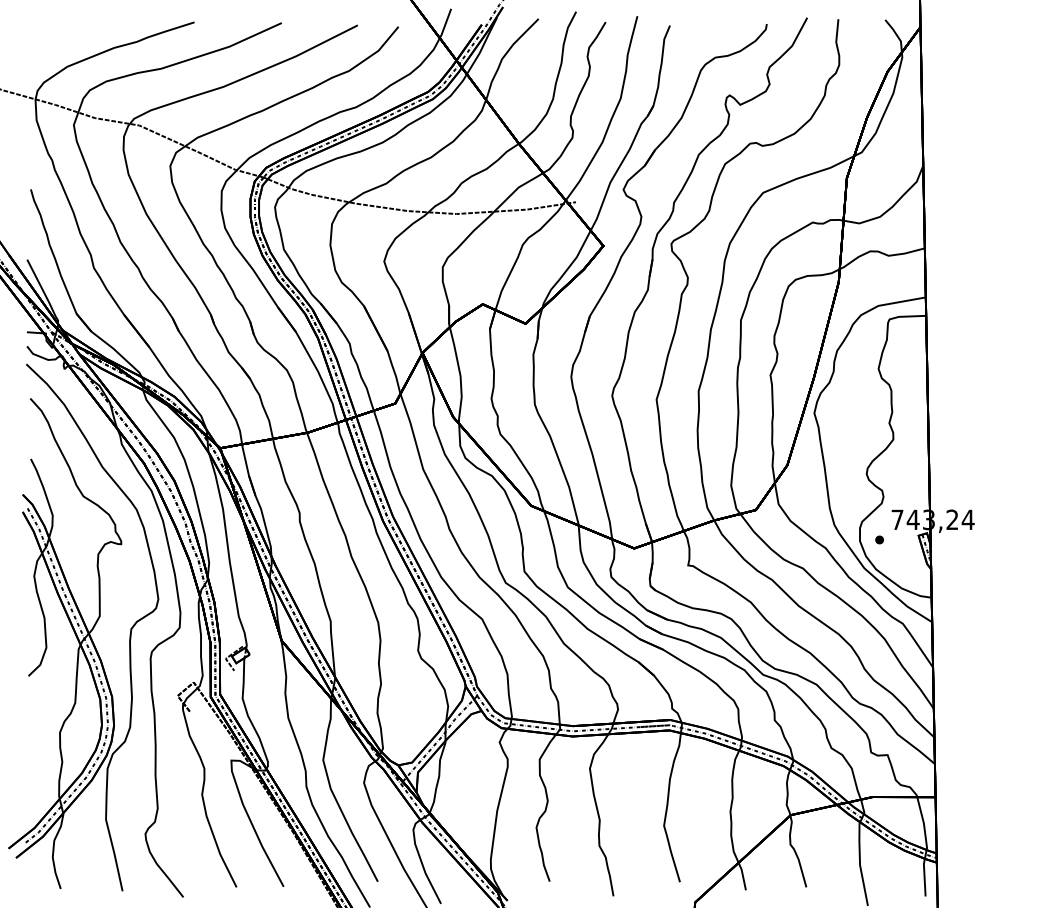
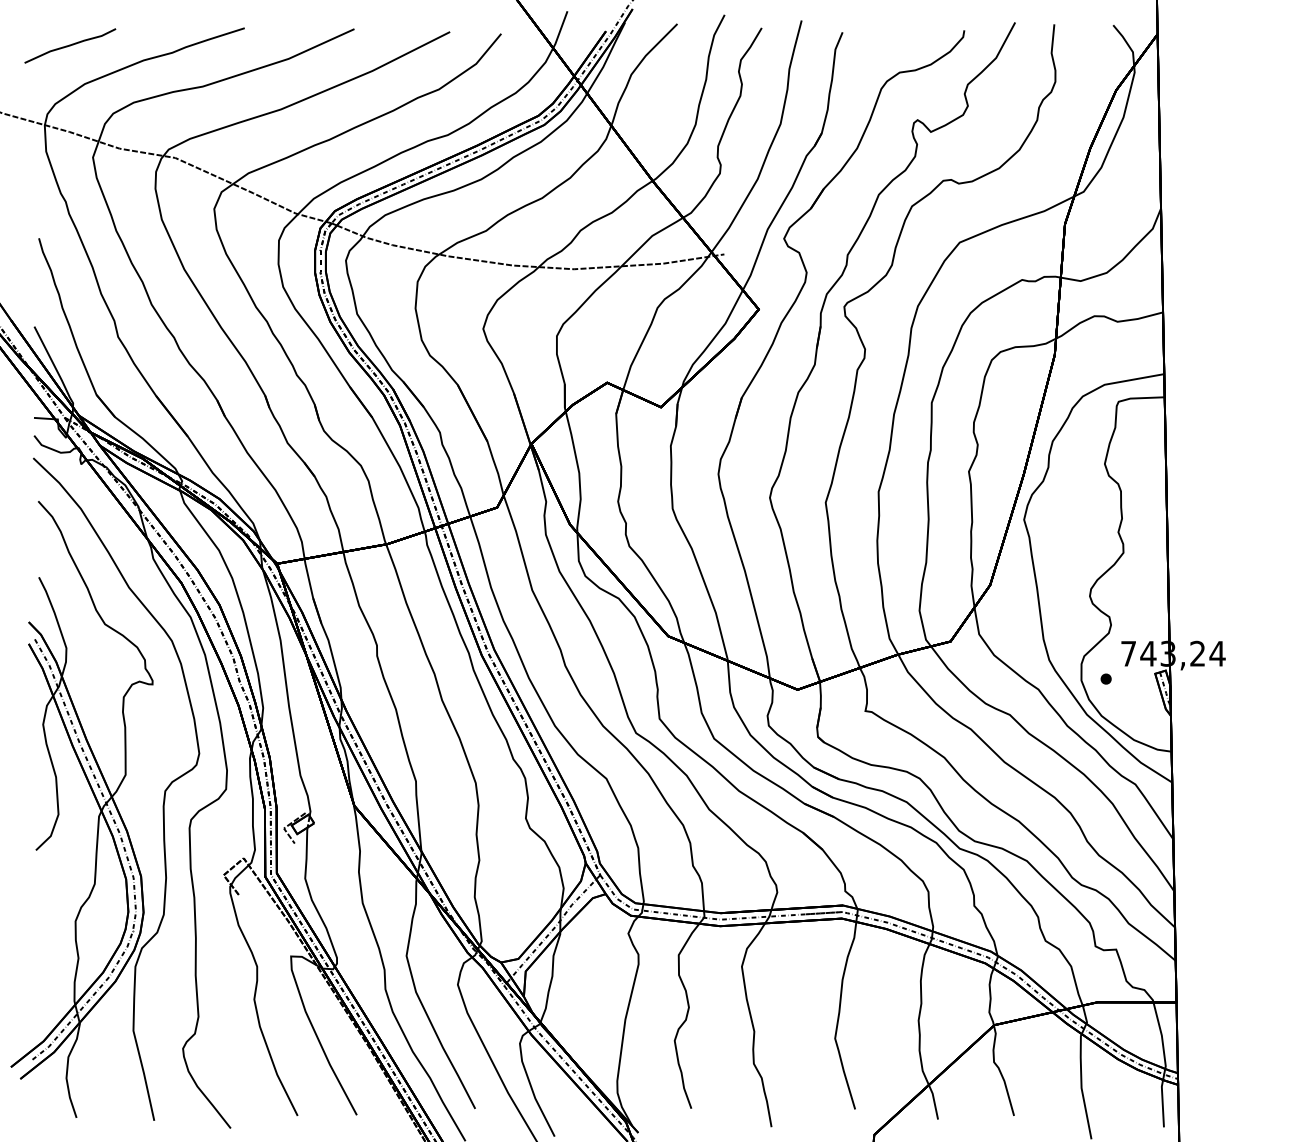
curve: (55, 36) -> (70, 45), added

